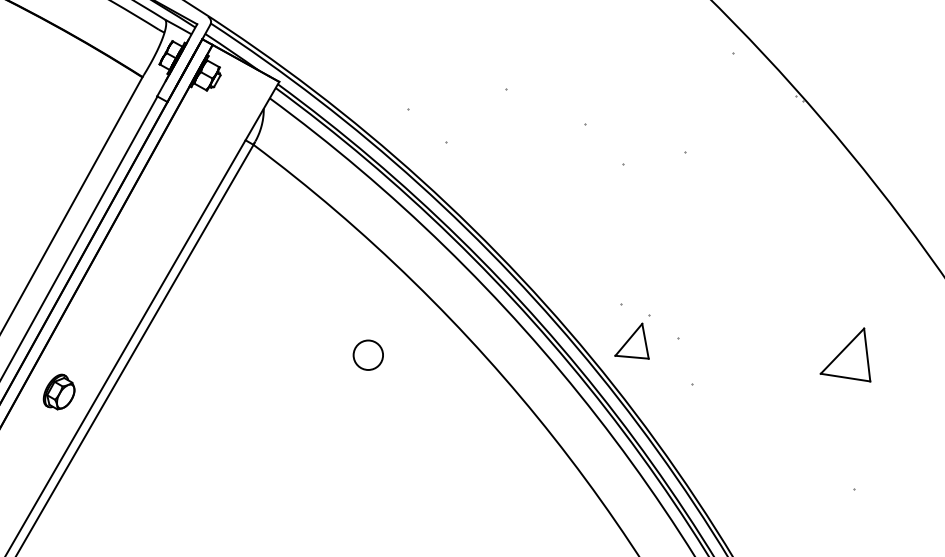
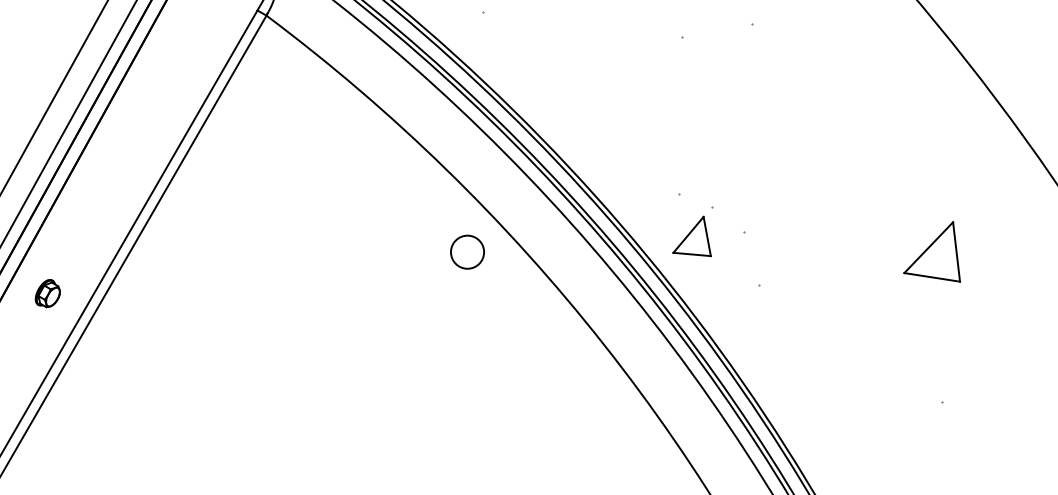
circle: (367, 354) -> (466, 251), moved
part: (58, 391) -> (47, 292), size x0.7

